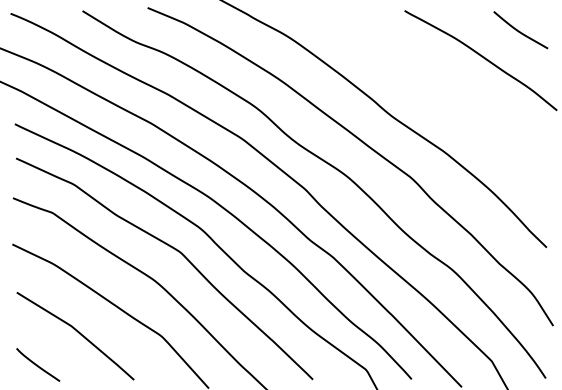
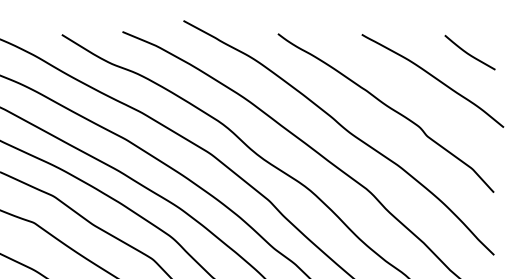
curve: (434, 90) -> (389, 108), added

